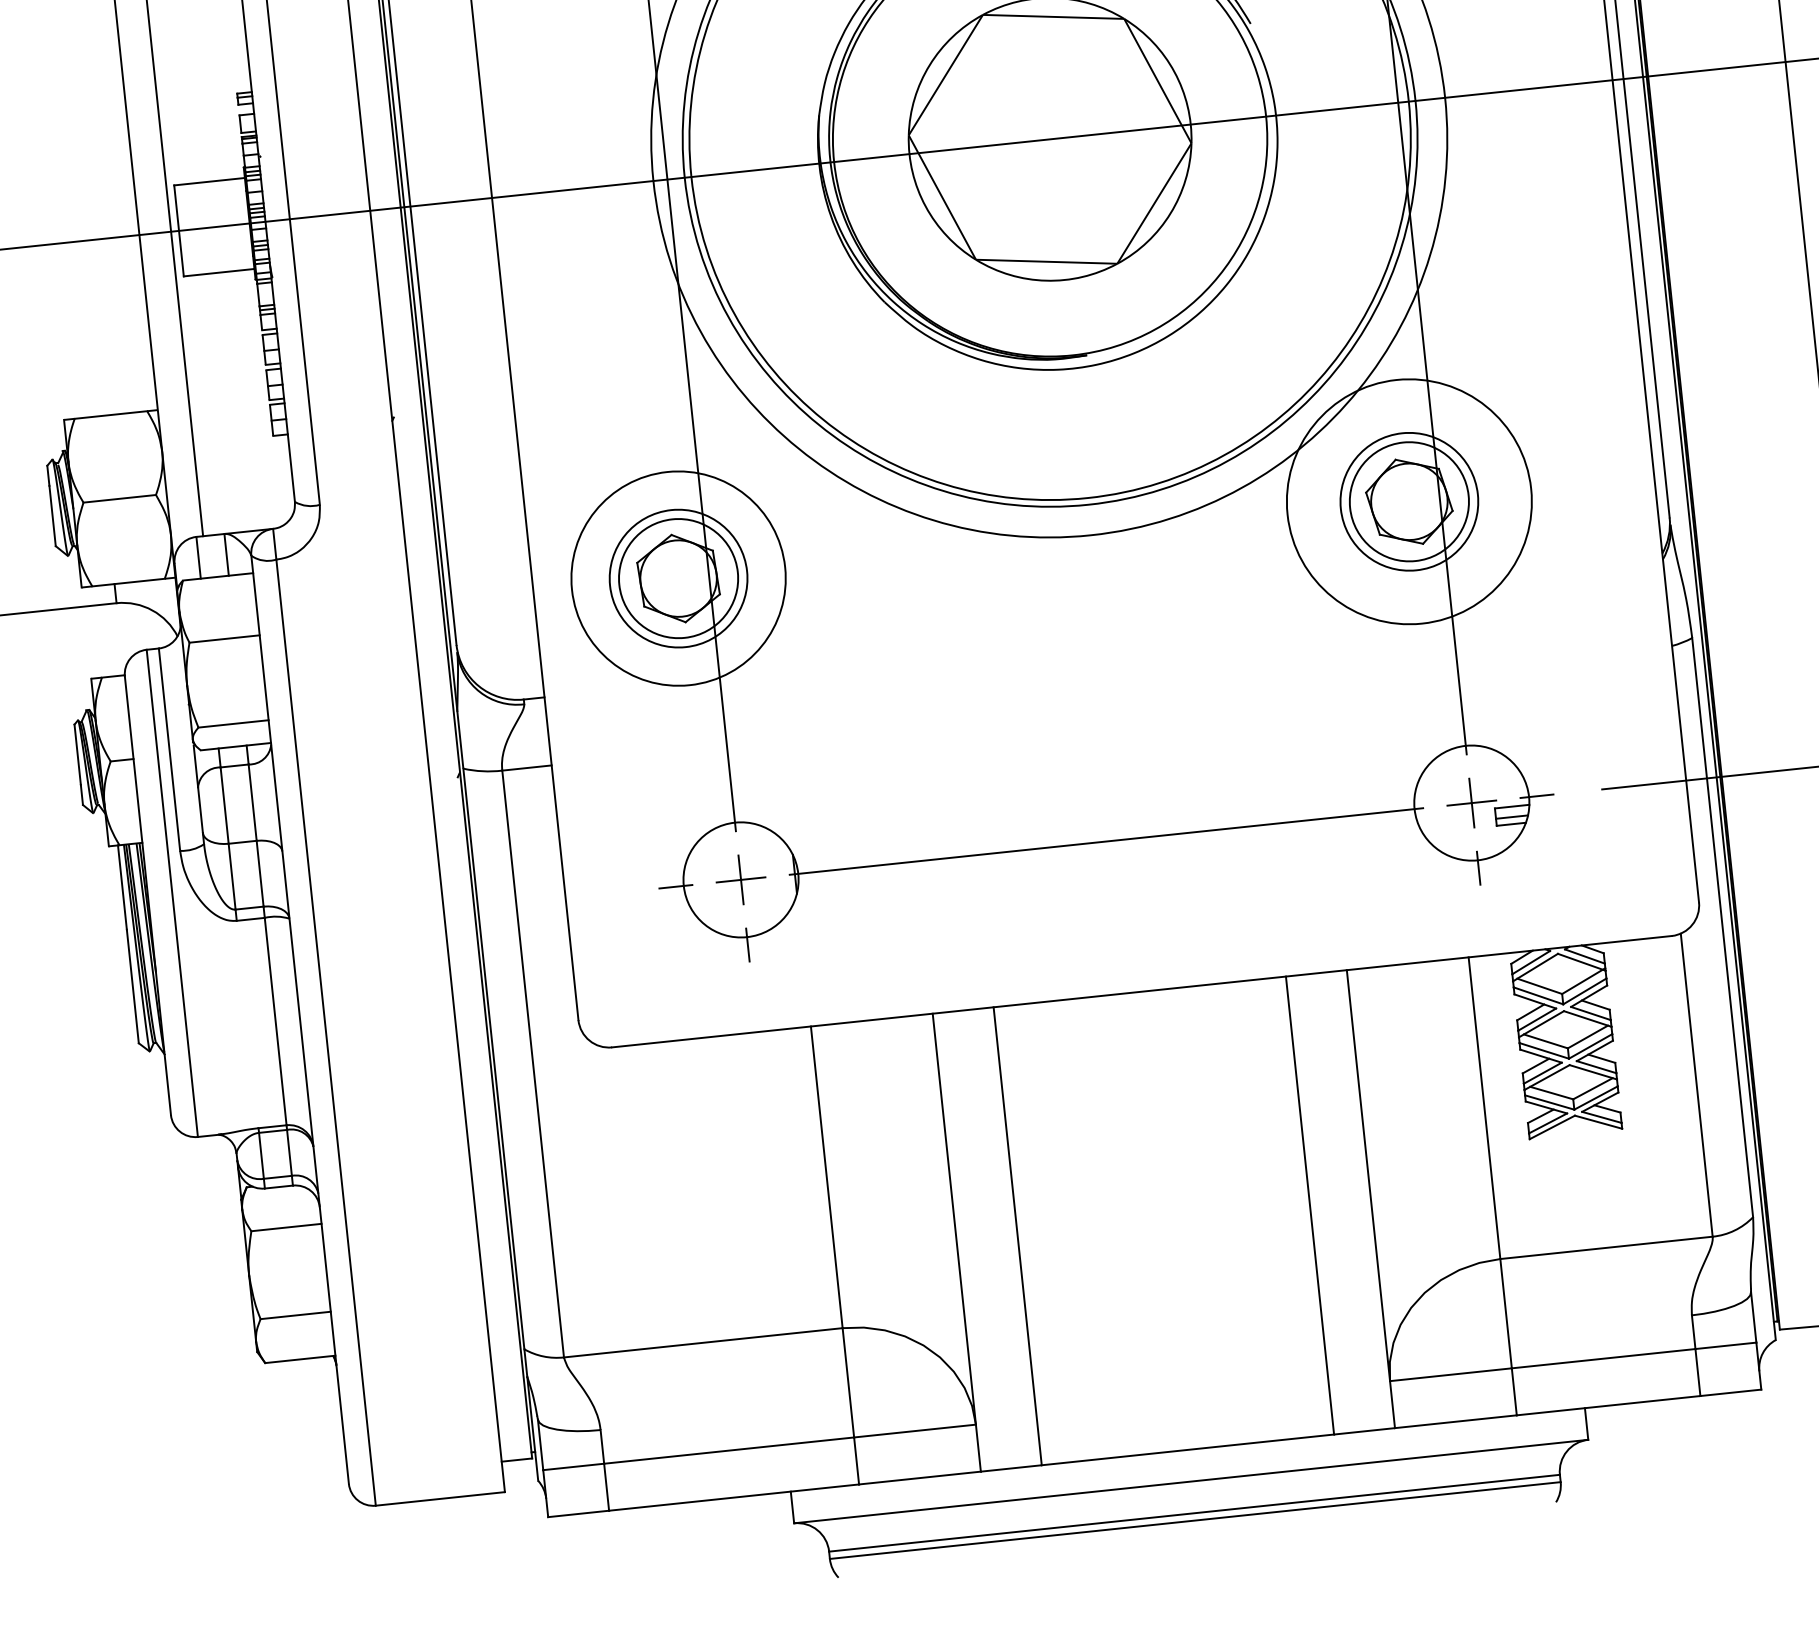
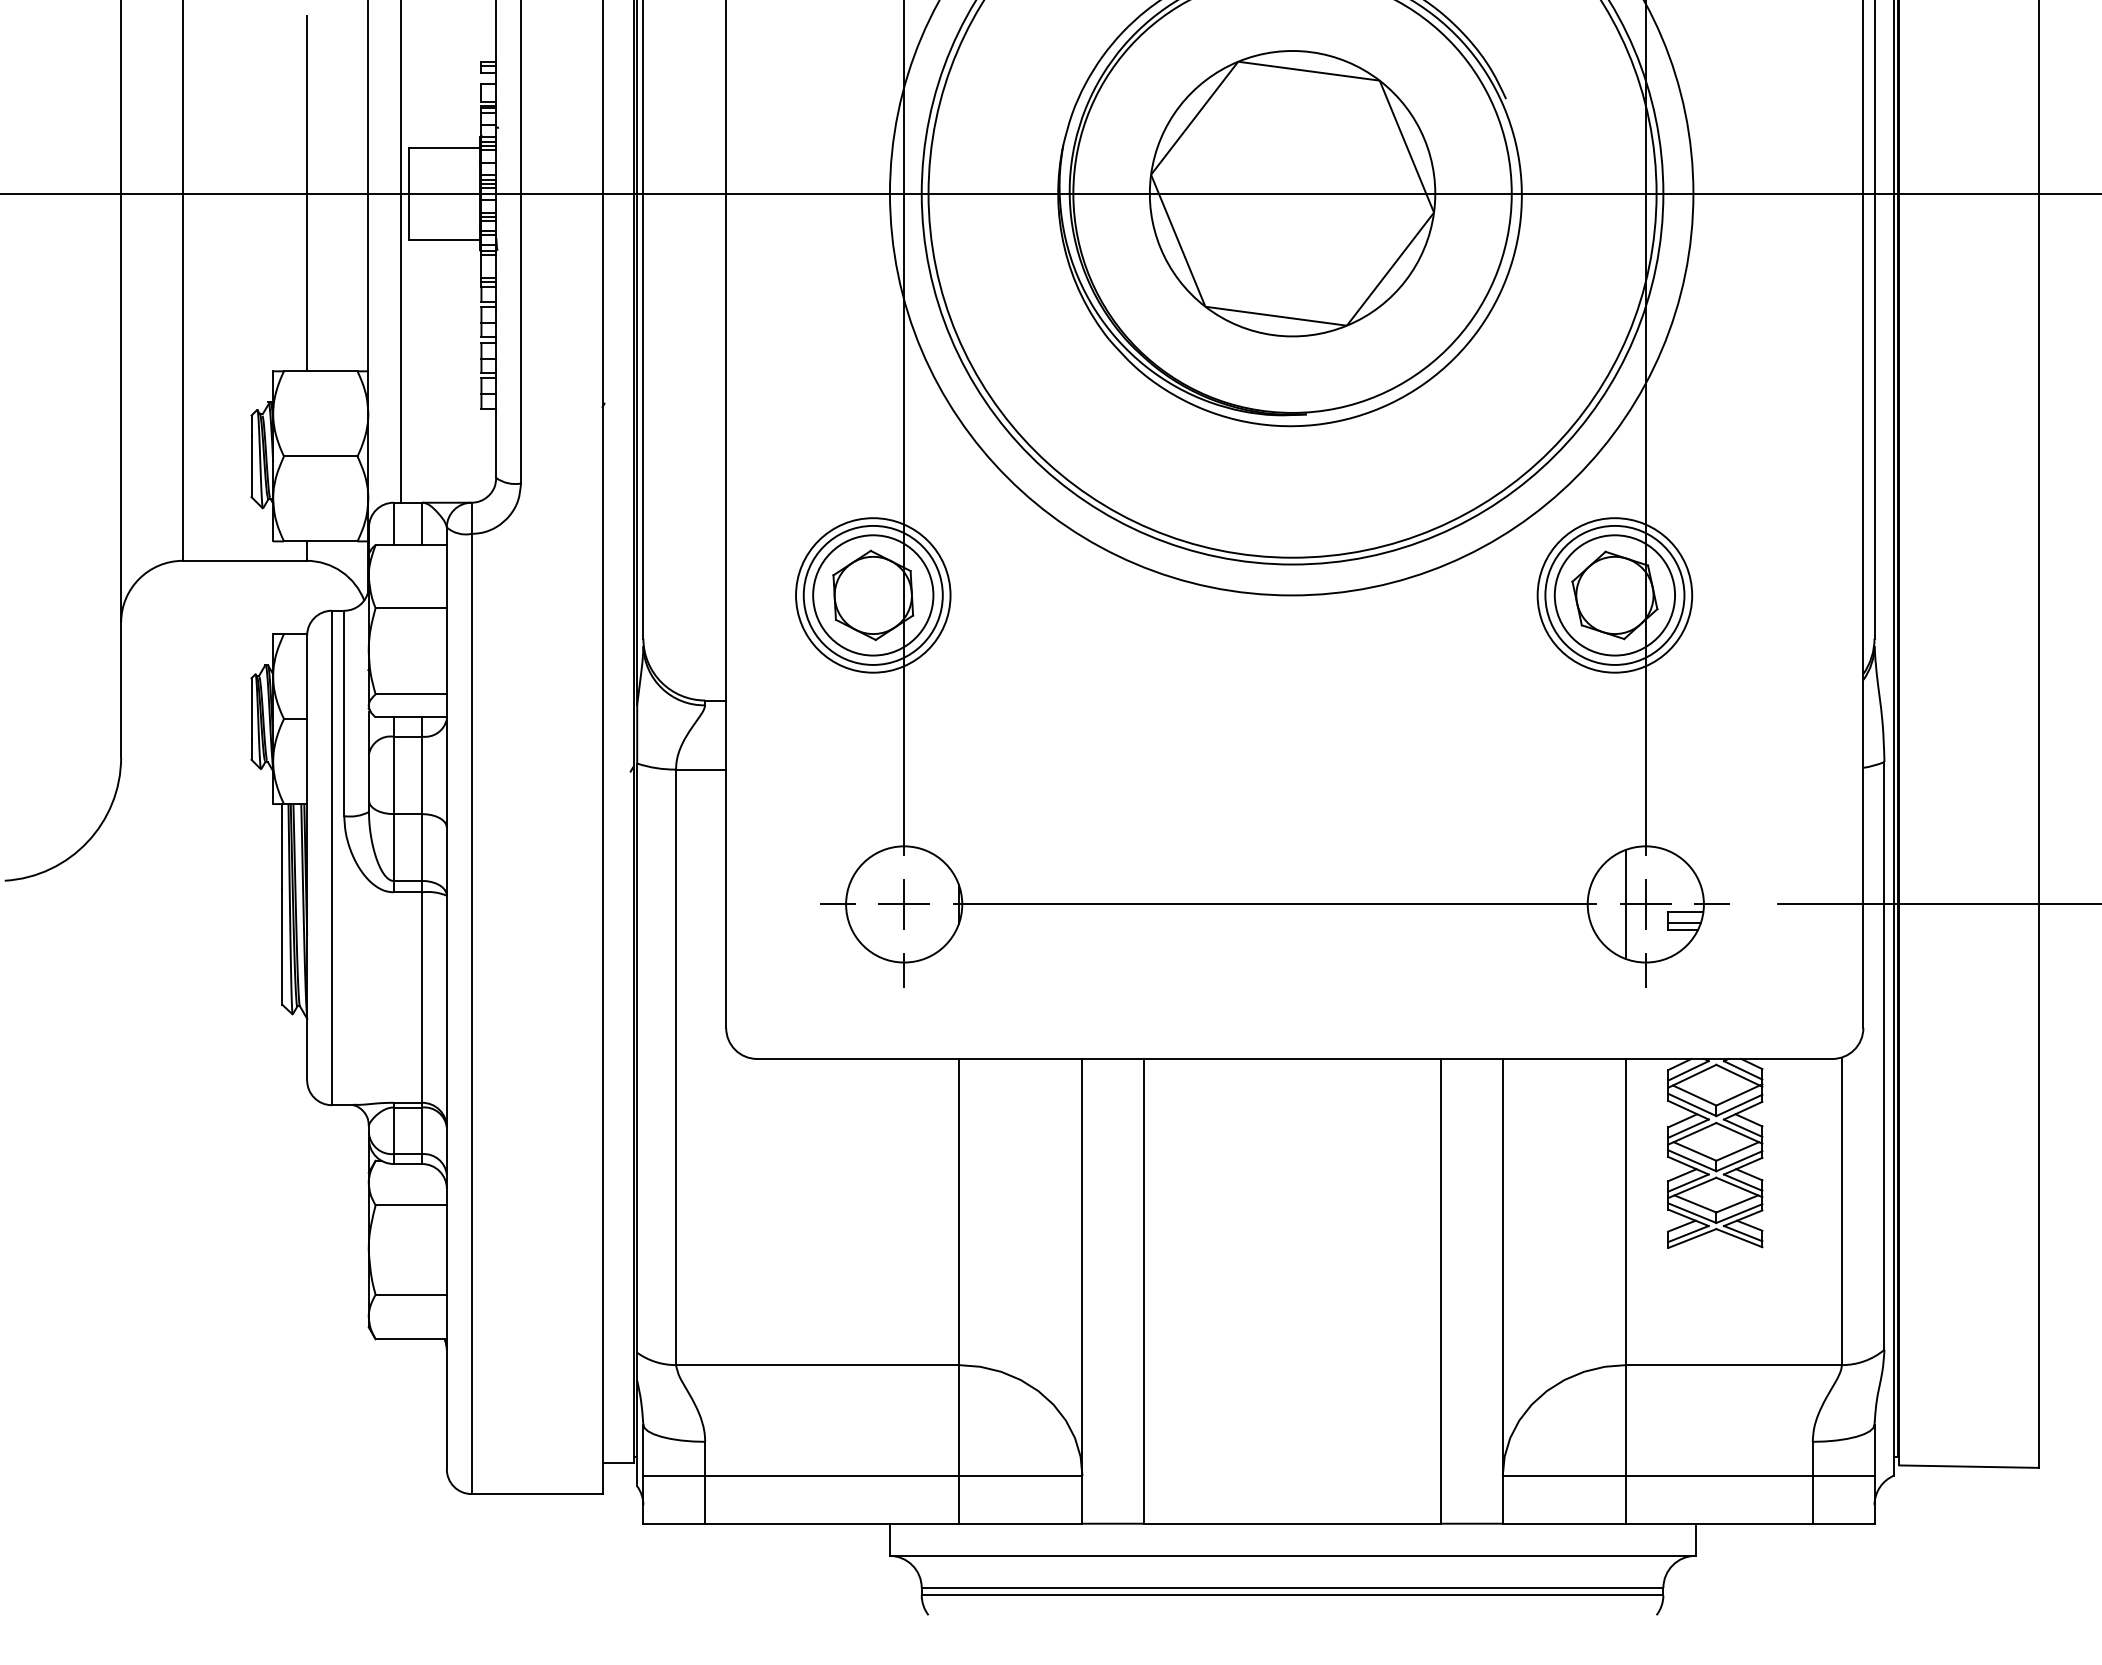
line: (78, 241) -> (306, 193), added
circle: (1408, 501) -> (1614, 595), size x0.62
circle: (678, 578) -> (873, 595), size x0.71
line: (1452, 805) -> (1626, 904), added

